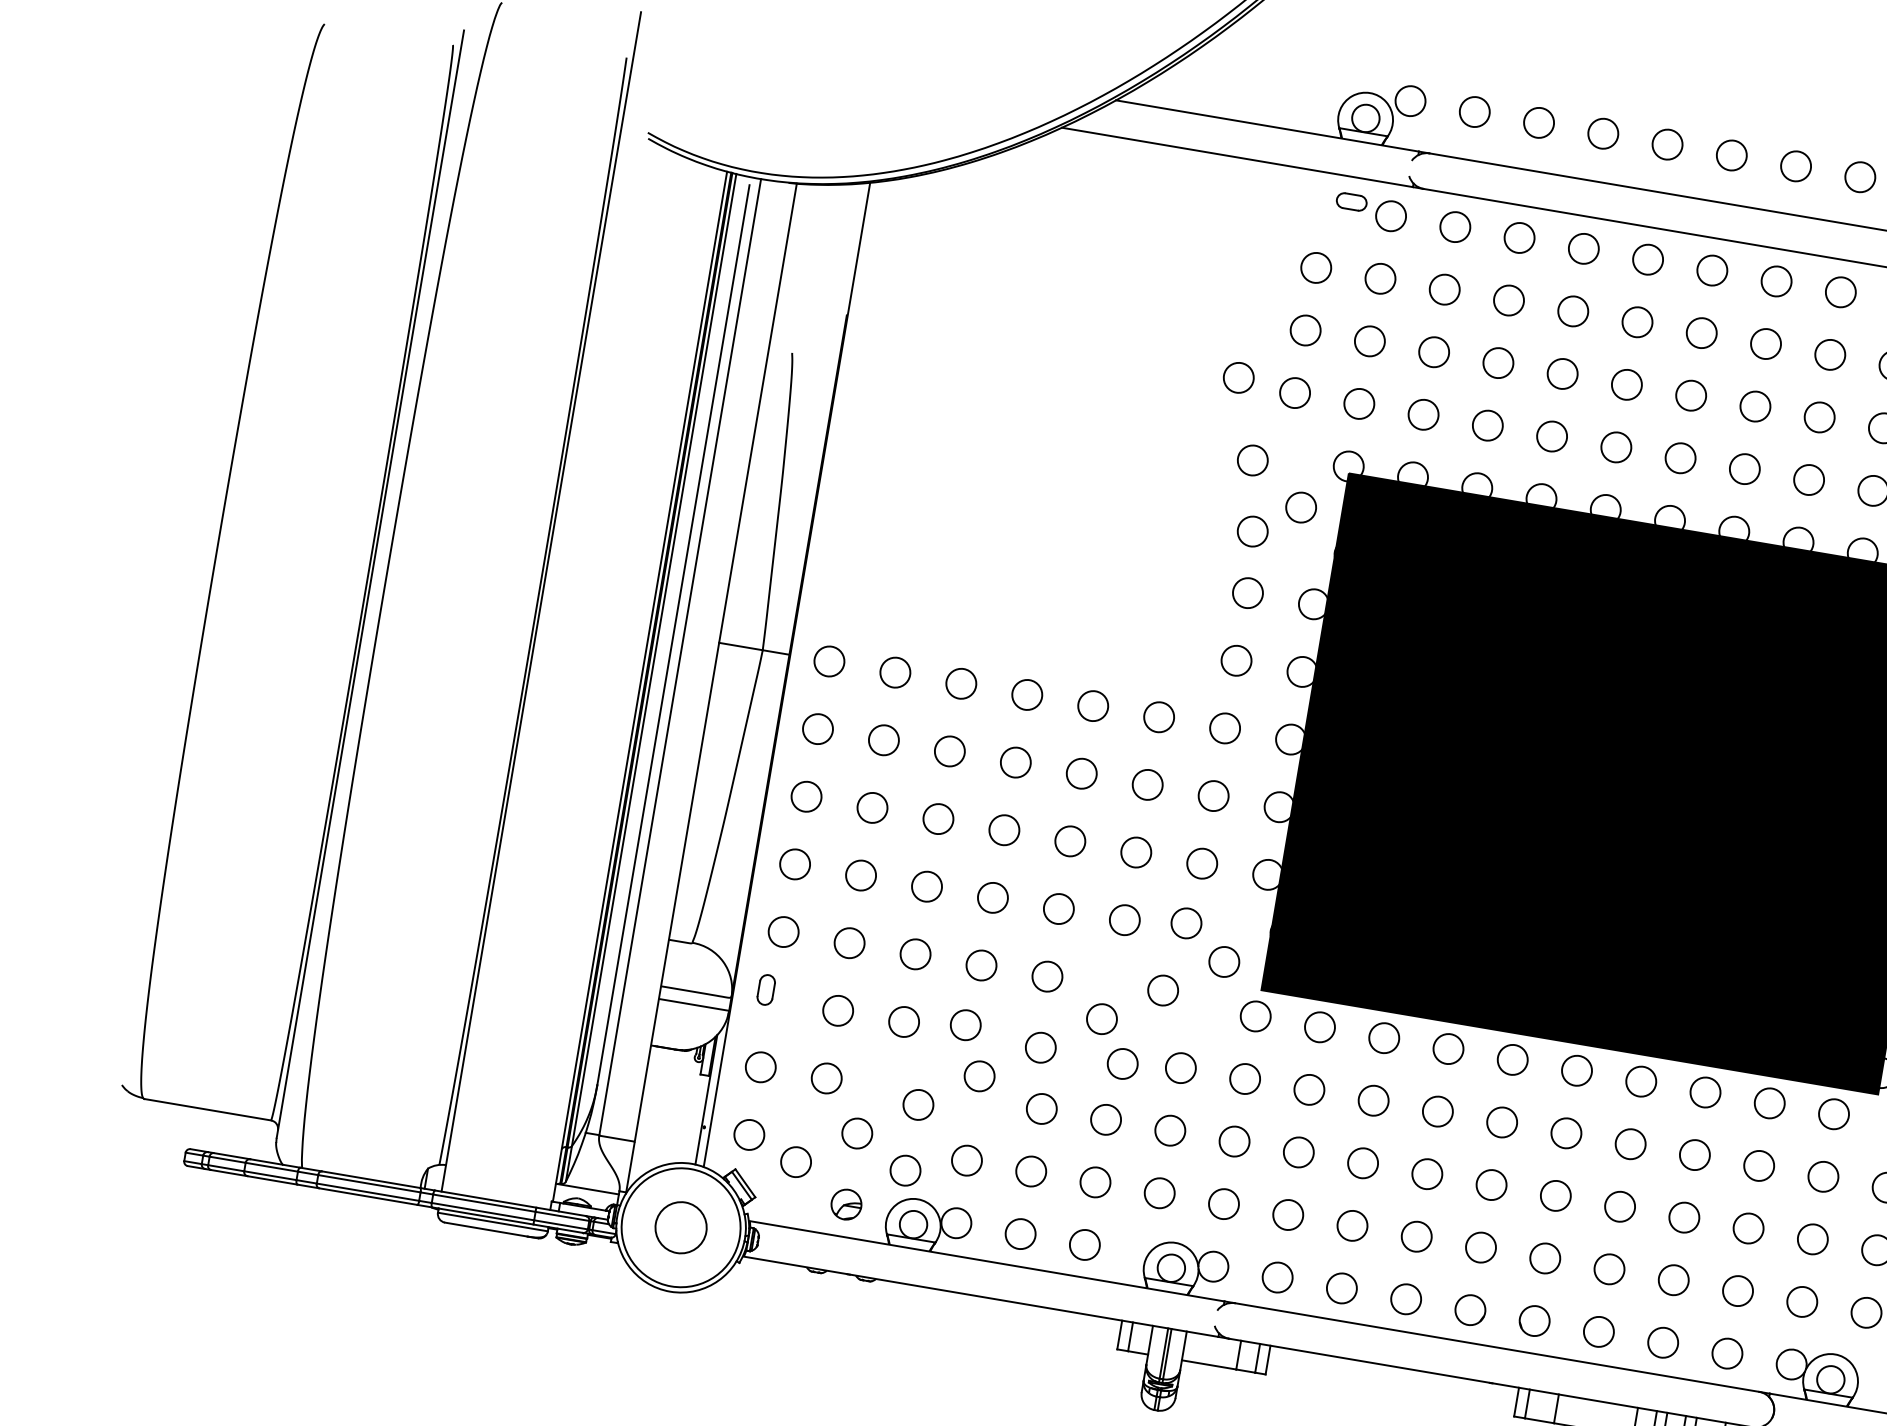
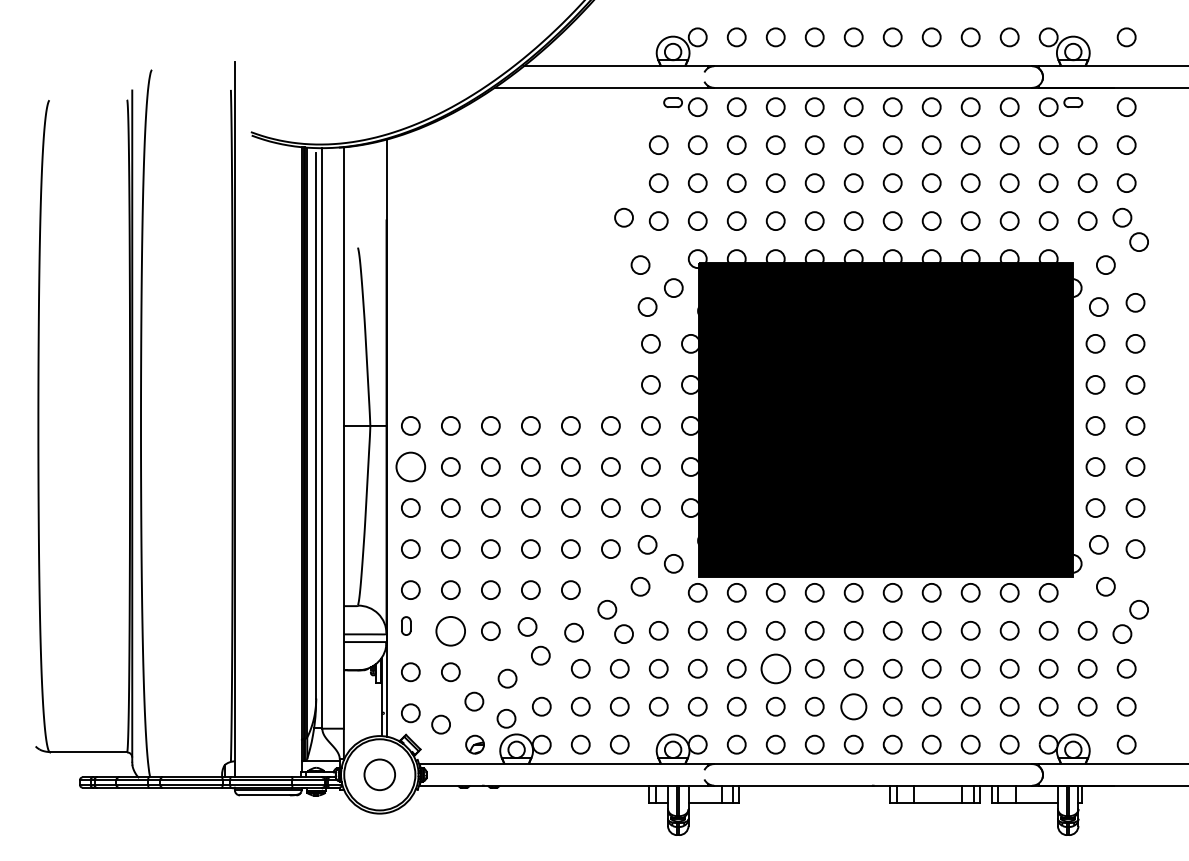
circle: (817, 728) -> (410, 466), size x1.6
circle: (837, 1009) -> (450, 630), size x1.6
circle: (1362, 1162) -> (775, 668), size x1.6
circle: (1480, 1247) -> (853, 706), size x1.4

